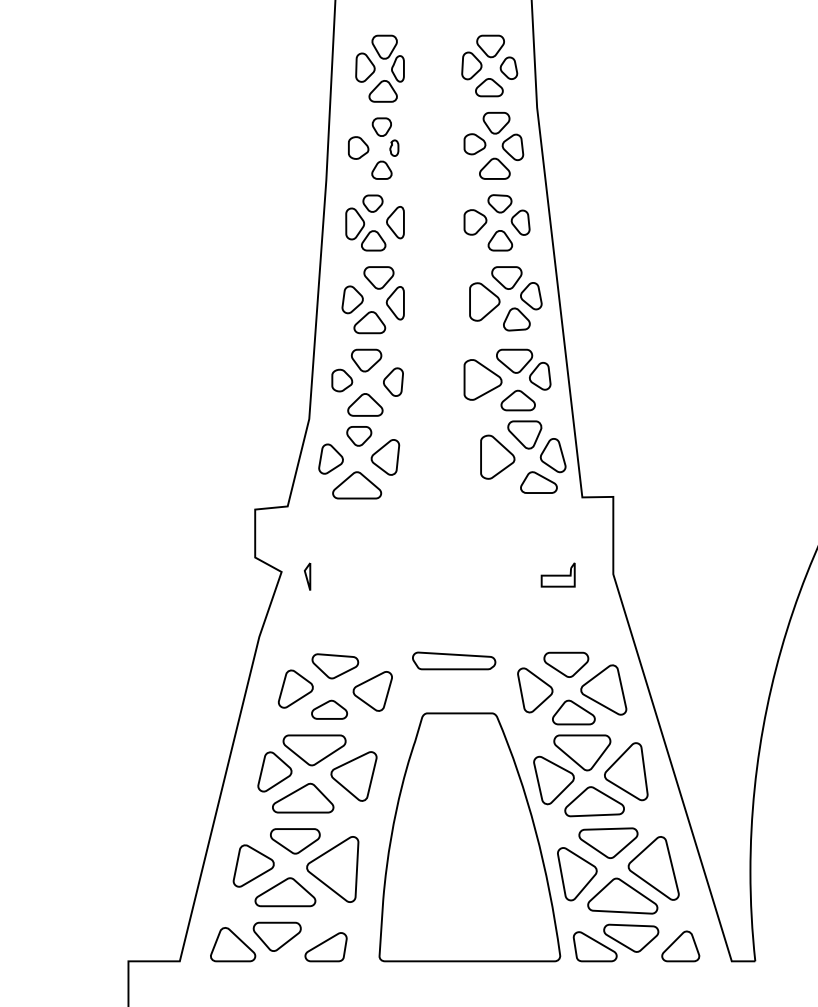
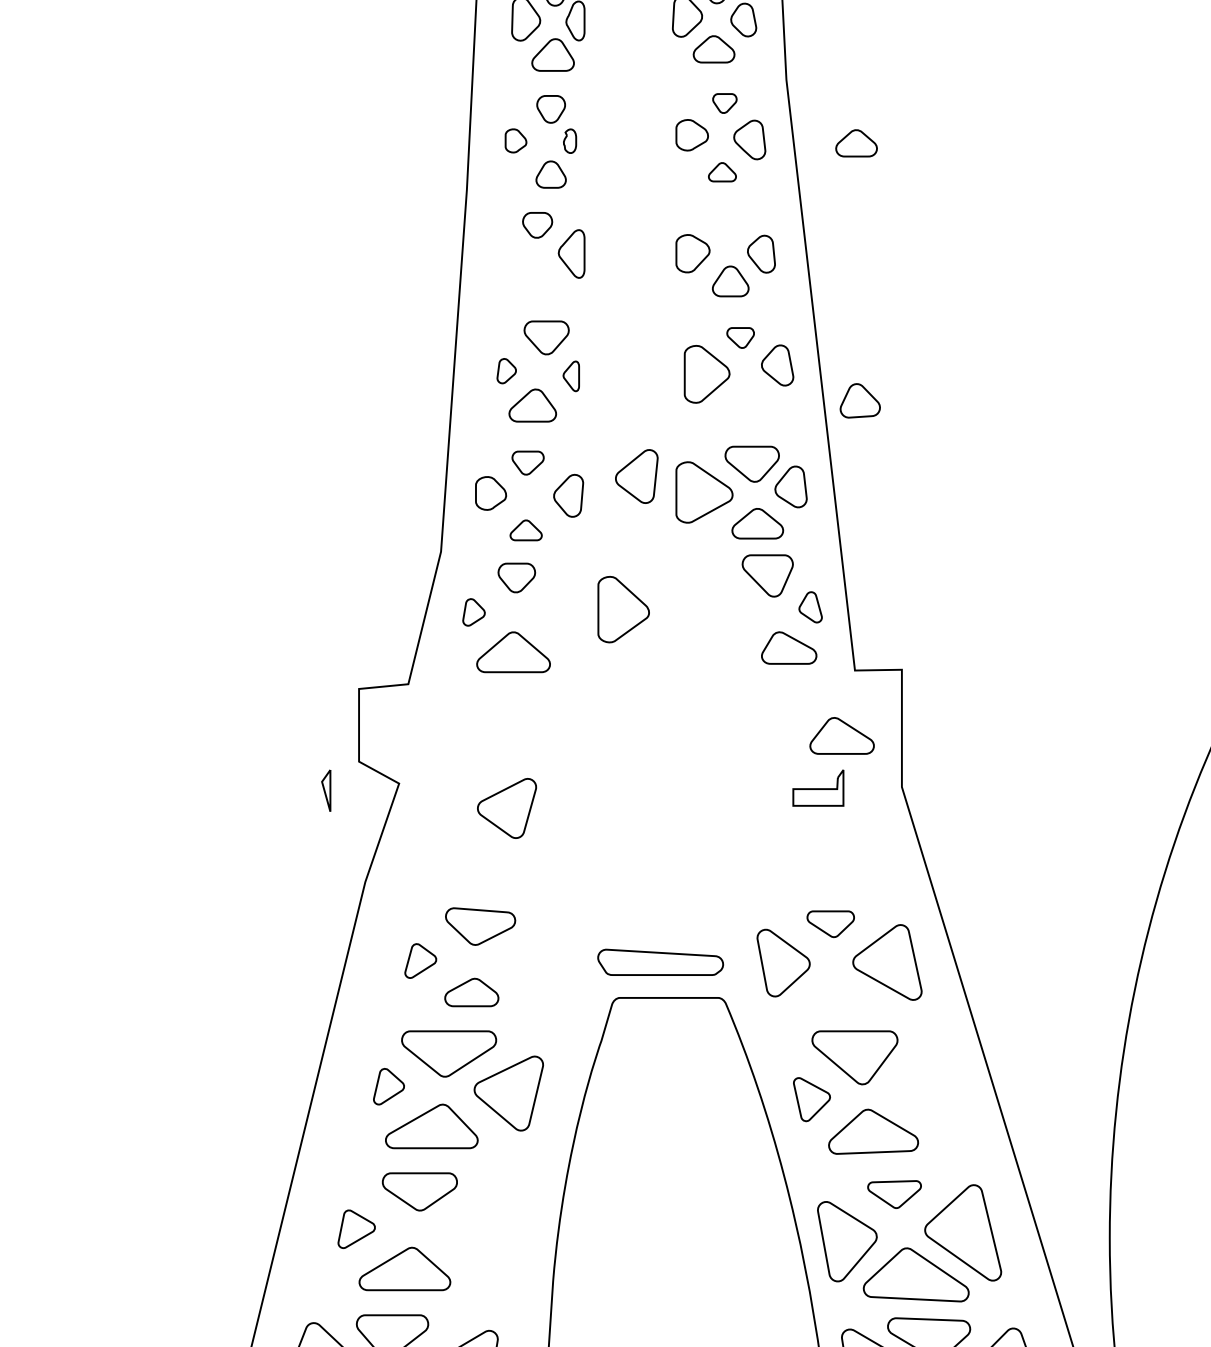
part: (496, 123) -> (724, 103), size x0.6
part: (358, 147) -> (515, 140), size x0.7
part: (583, 149) -> (856, 143), added
part: (494, 168) -> (721, 171), size x0.6
part: (499, 203) -> (729, 225), removed
part: (365, 229) -> (526, 264), removed
part: (506, 277) -> (739, 337), size x0.6
part: (352, 299) -> (506, 370), size x0.6
part: (394, 303) -> (570, 376), size x0.6
part: (516, 319) -> (859, 400), moved
part: (366, 360) -> (527, 463), size x0.7
part: (365, 404) -> (526, 529), size x0.6
part: (552, 455) -> (809, 607), size x0.6
part: (497, 456) -> (623, 608), moved
part: (385, 457) -> (636, 476), moved
part: (330, 458) -> (473, 611), size x0.6
part: (307, 576) -> (326, 790), moved
part: (454, 660) -> (661, 961), moved
part: (566, 664) -> (830, 923), size x0.7
part: (295, 688) -> (420, 960), size x0.6
part: (372, 691) -> (506, 808), moved
part: (573, 712) -> (841, 735), moved
part: (274, 771) -> (388, 1085), size x0.6
part: (626, 771) -> (921, 1085), removed
part: (553, 780) -> (811, 1099), size x0.6
part: (608, 842) -> (894, 1193), size x0.6
part: (253, 865) -> (356, 1228), size x0.6
part: (332, 869) -> (476, 1234), removed

